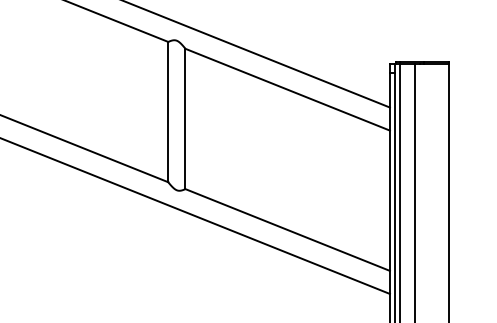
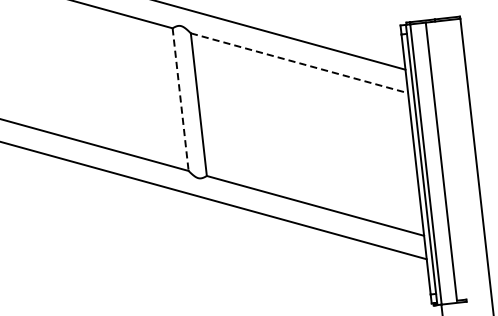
line: (288, 89) -> (300, 62), solid -> dashed
line: (168, 112) -> (180, 100), solid -> dashed

